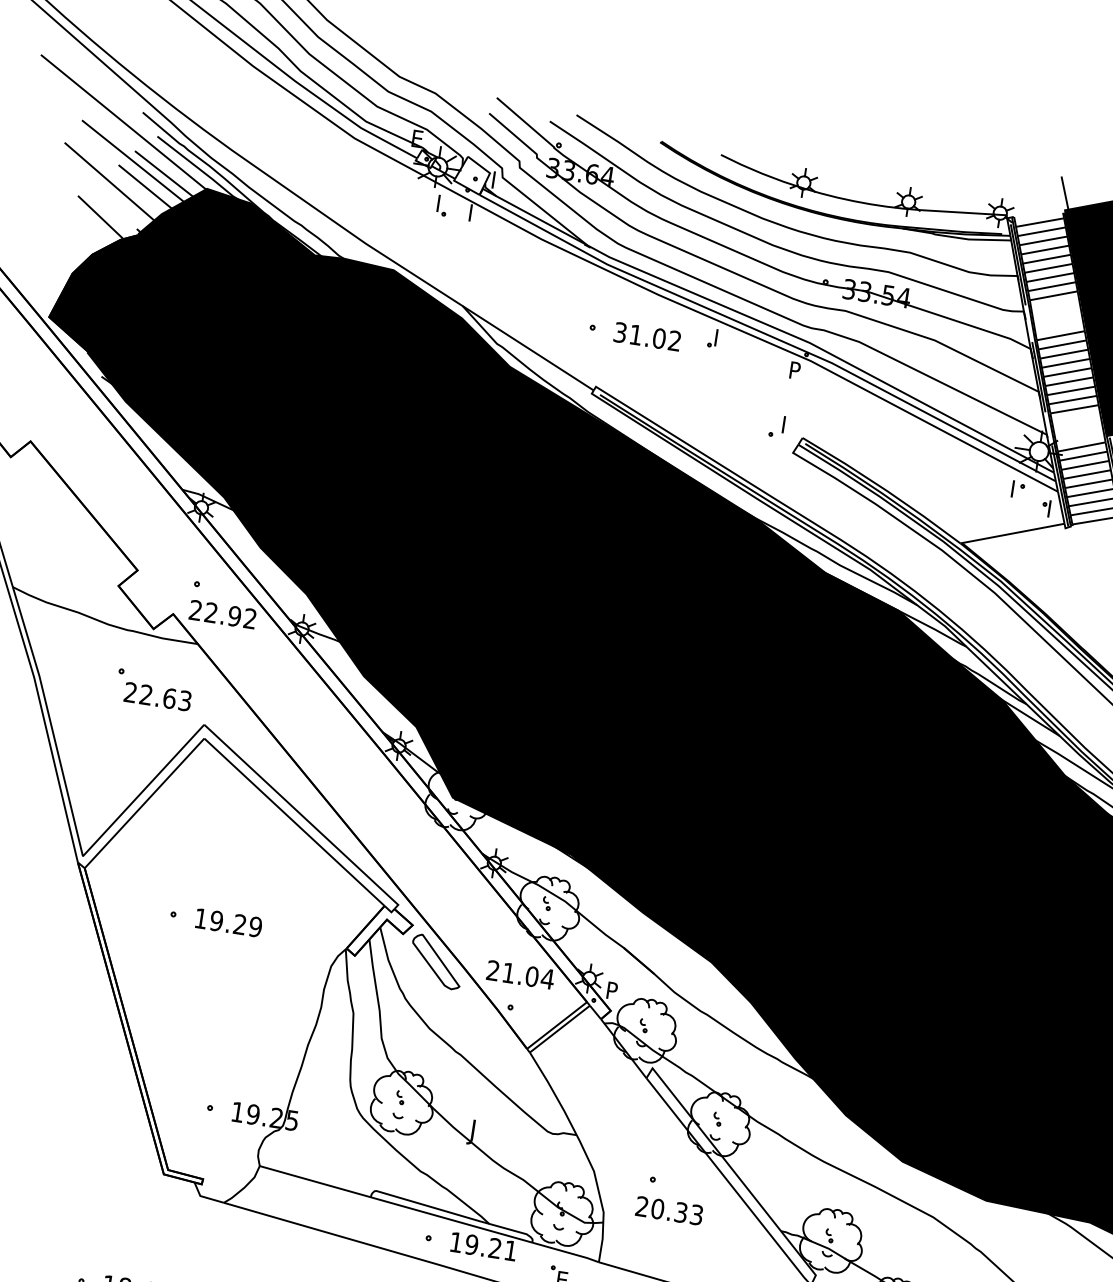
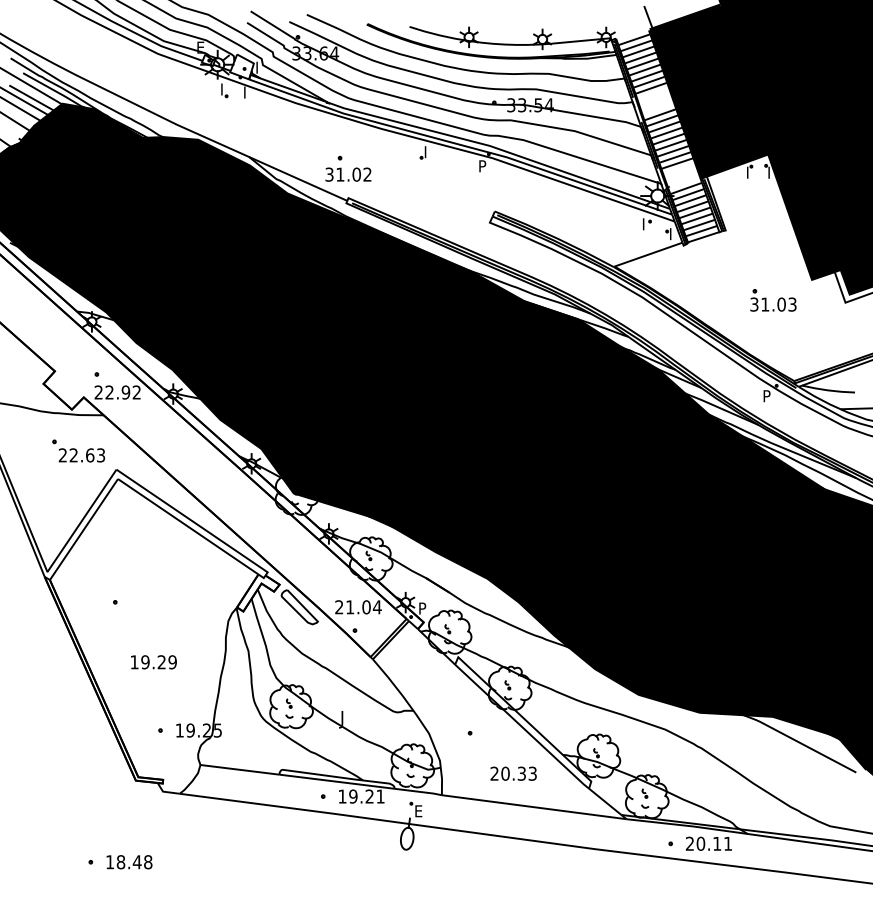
text: (647, 336) -> (348, 174), moved
part: (776, 426) -> (475, 206), removed
text: (228, 923) -> (153, 662), moved
text: (669, 1210) -> (513, 773), moved

